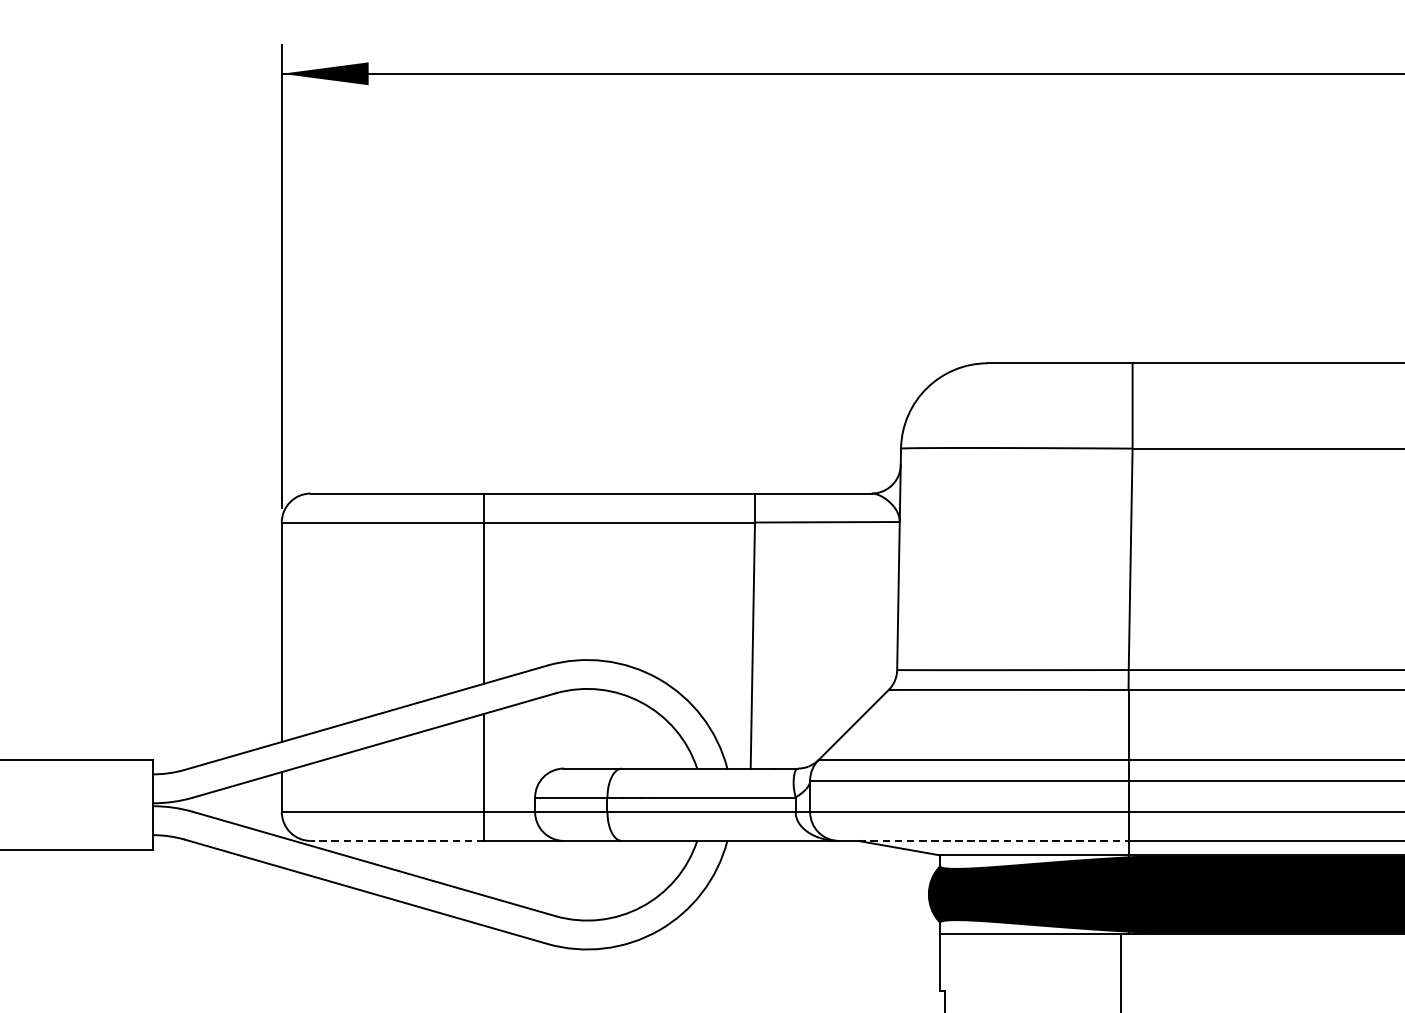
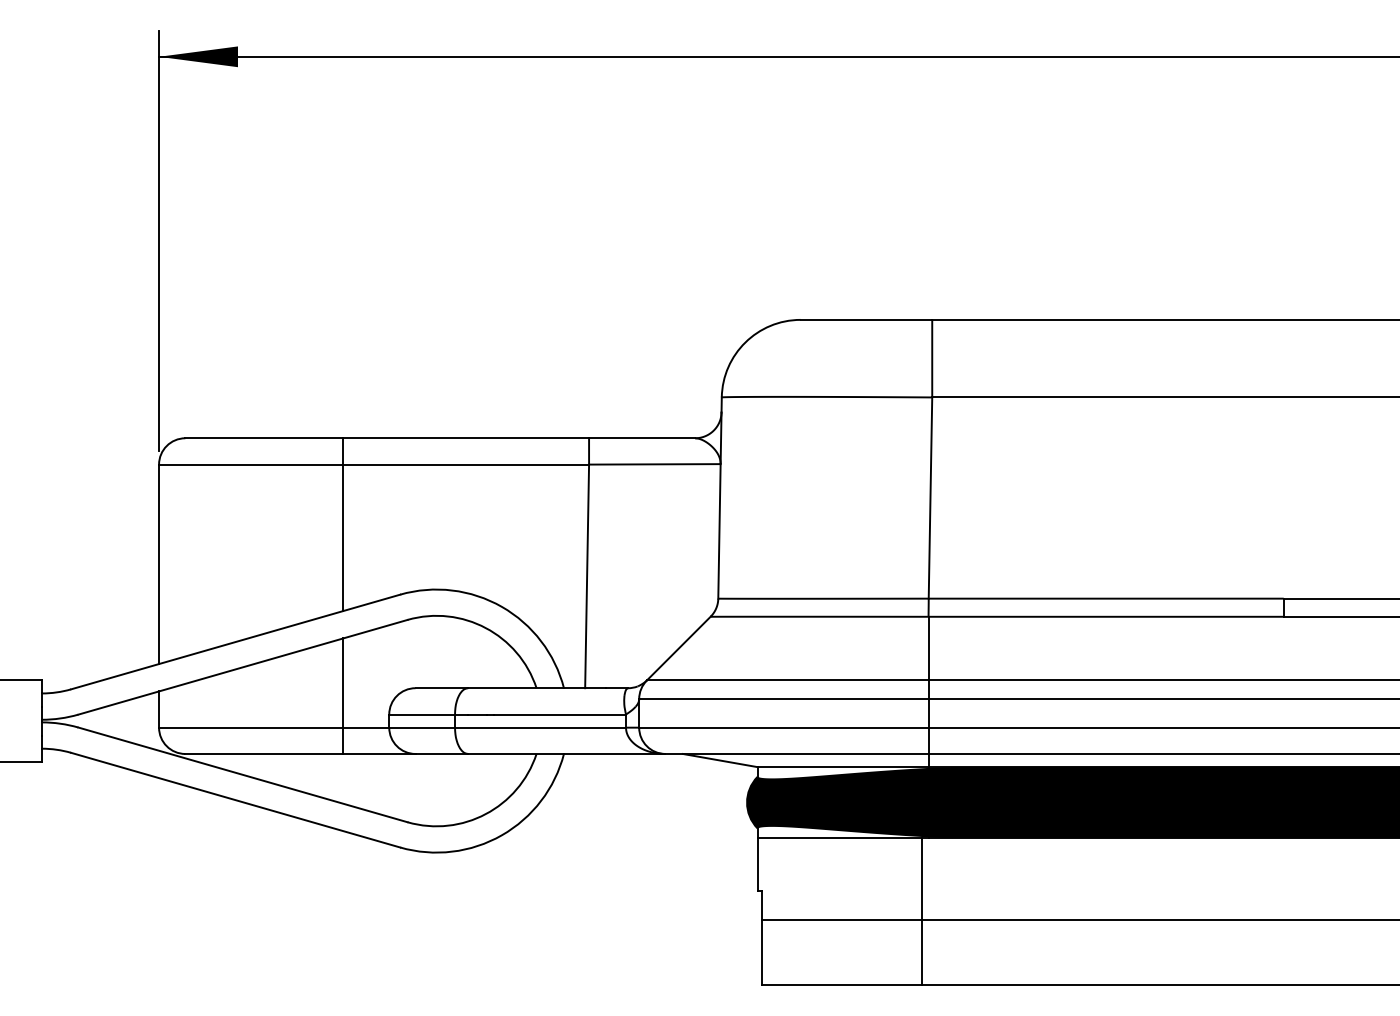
line: (397, 840) -> (264, 753), dashed -> solid
line: (993, 840) -> (805, 753), dashed -> solid

